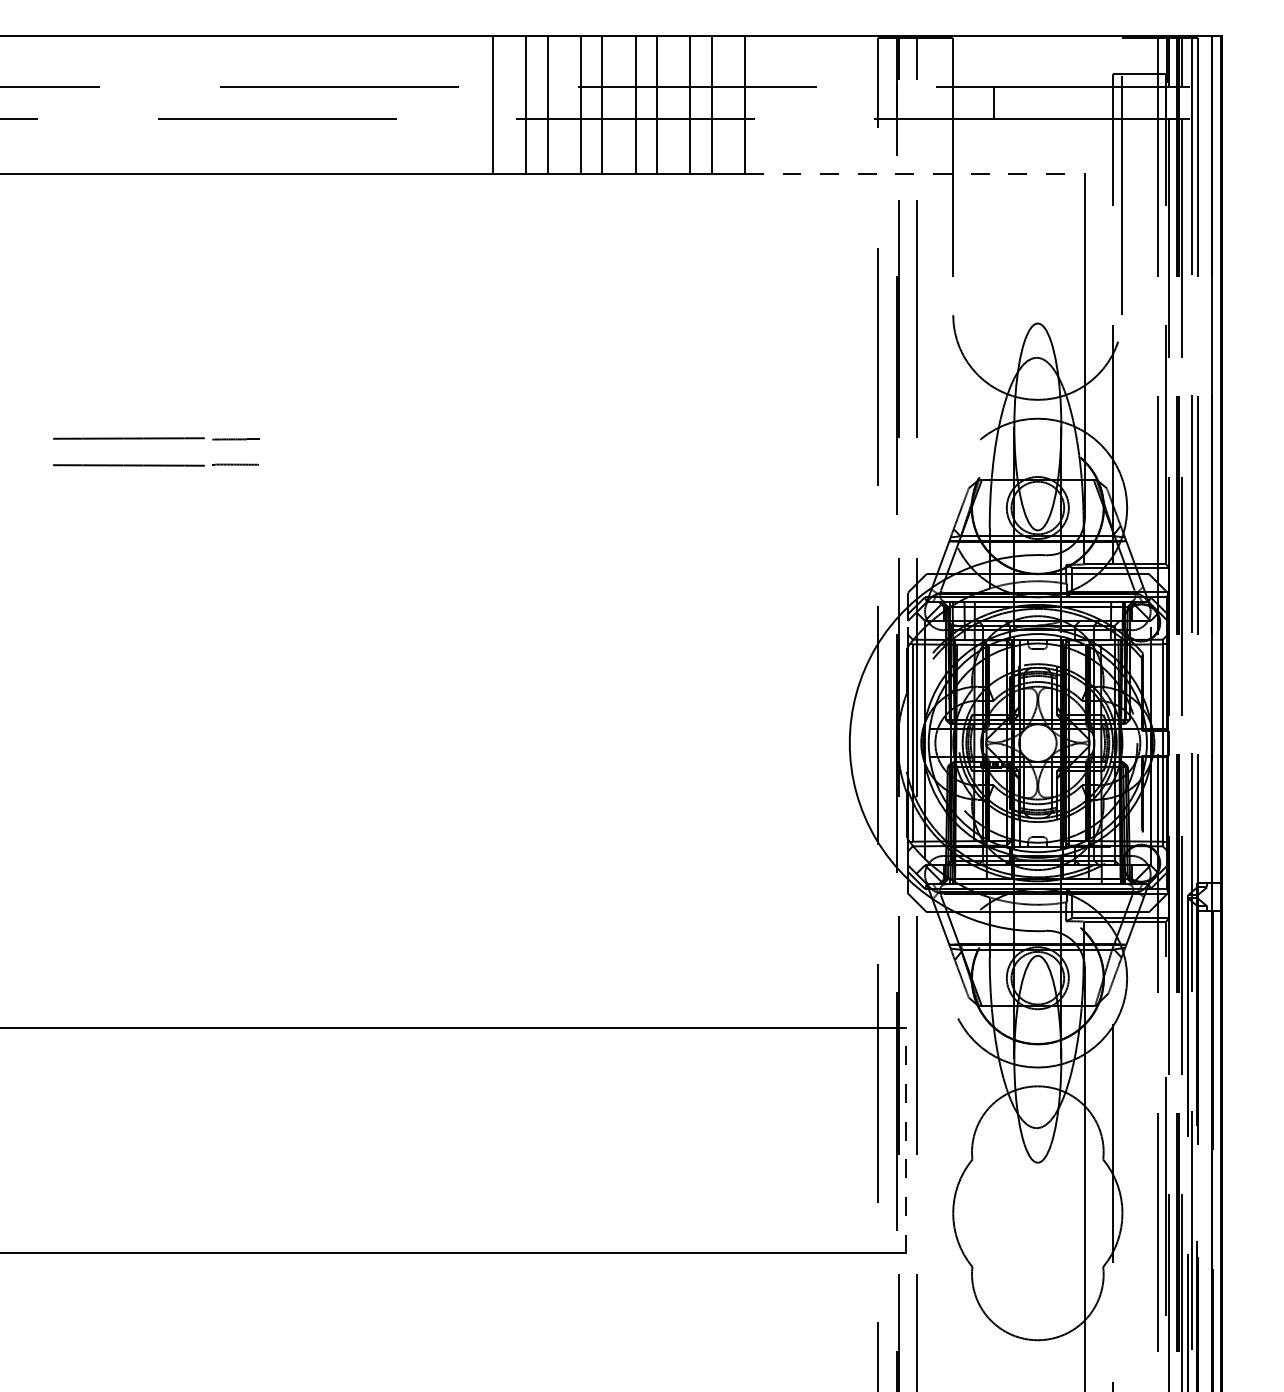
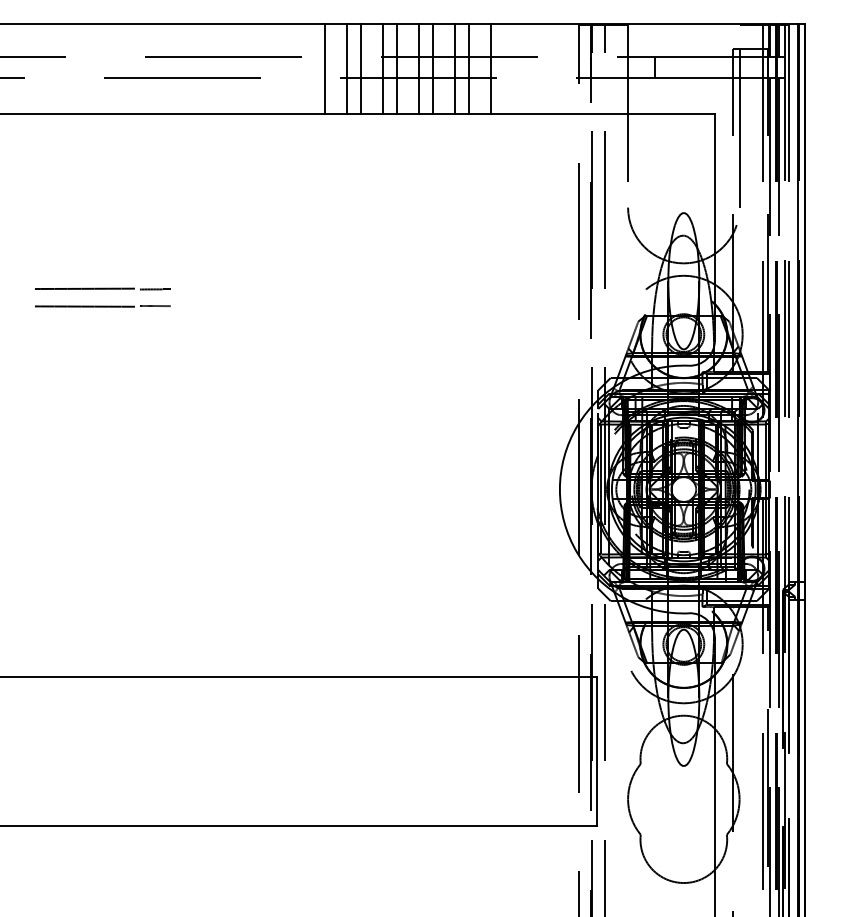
line: (914, 173) -> (602, 114), dashed -> solid
line: (906, 1139) -> (597, 750), dashed -> solid

